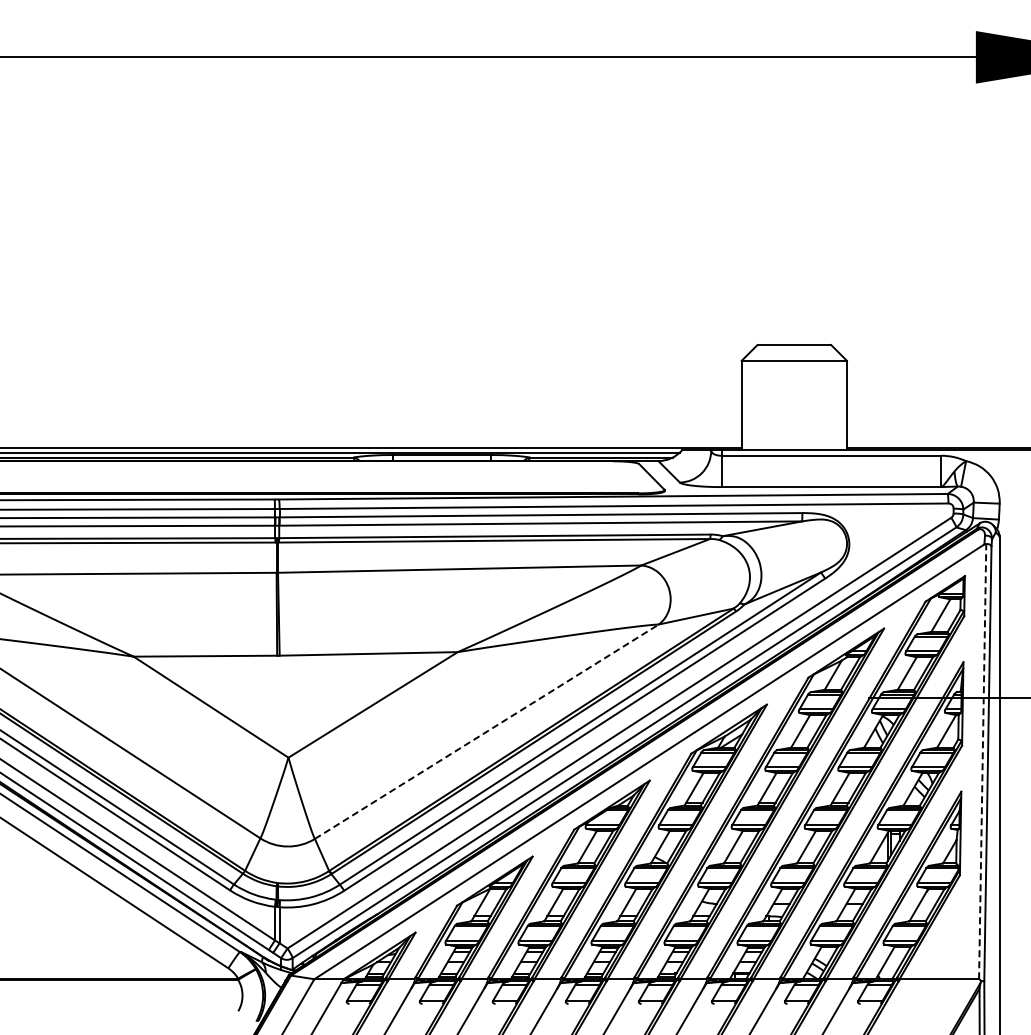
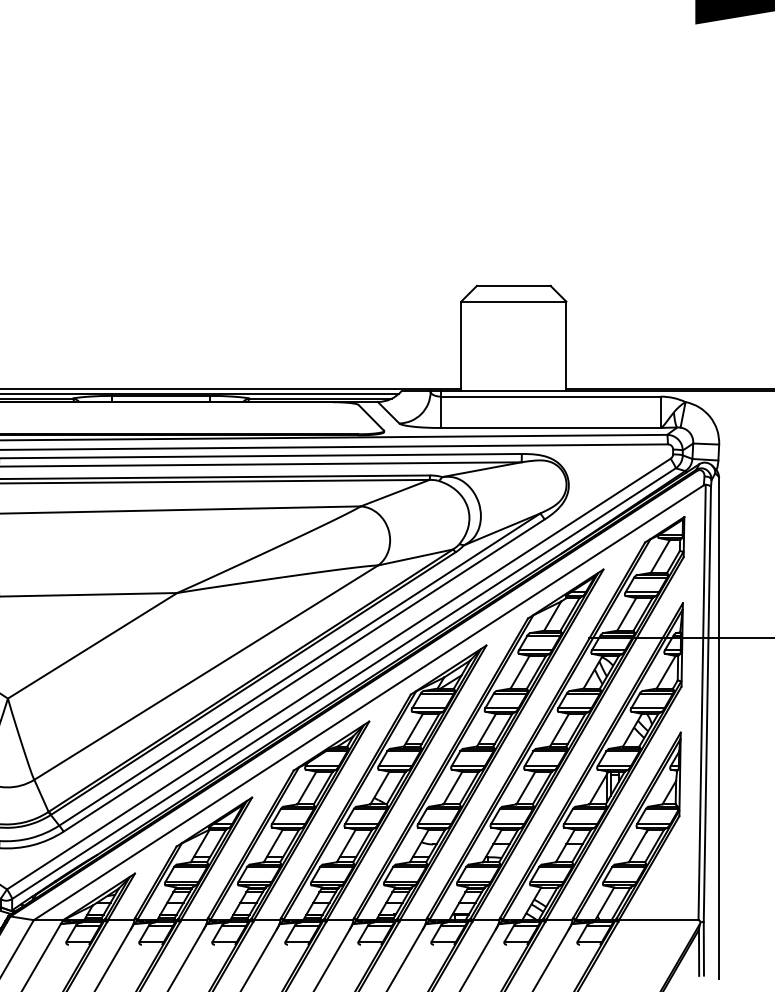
line: (486, 731) -> (205, 672), dashed -> solid
line: (982, 761) -> (701, 702), dashed -> solid

